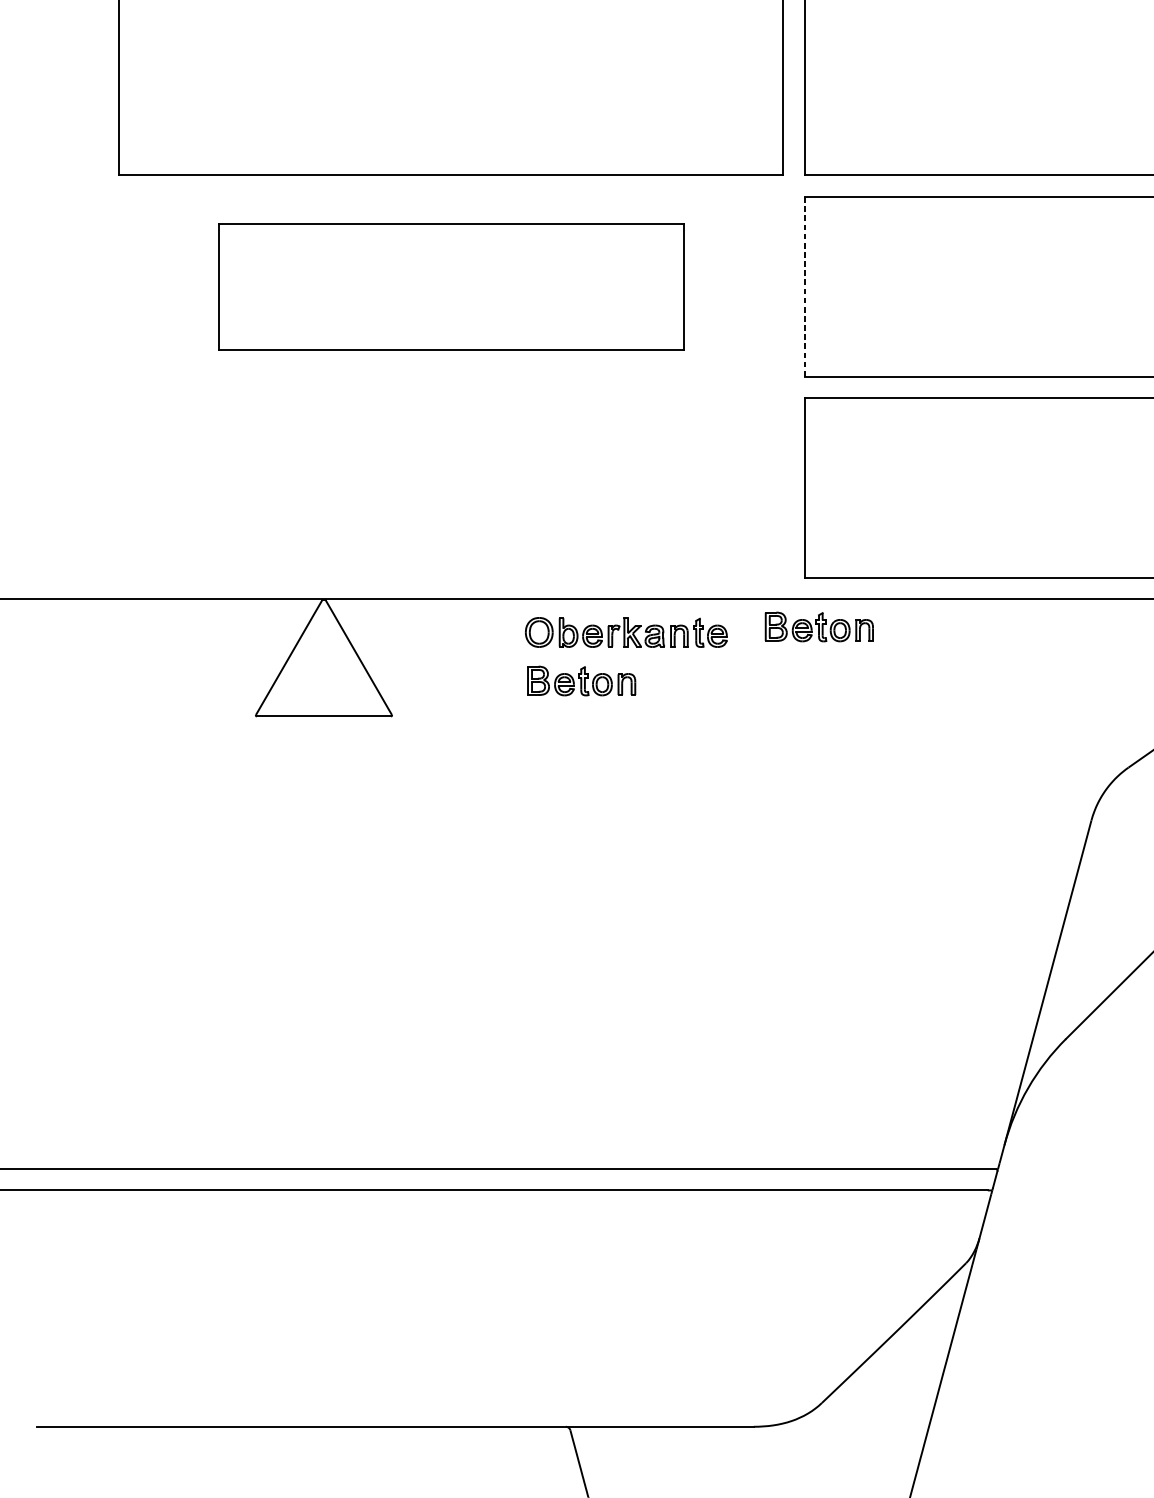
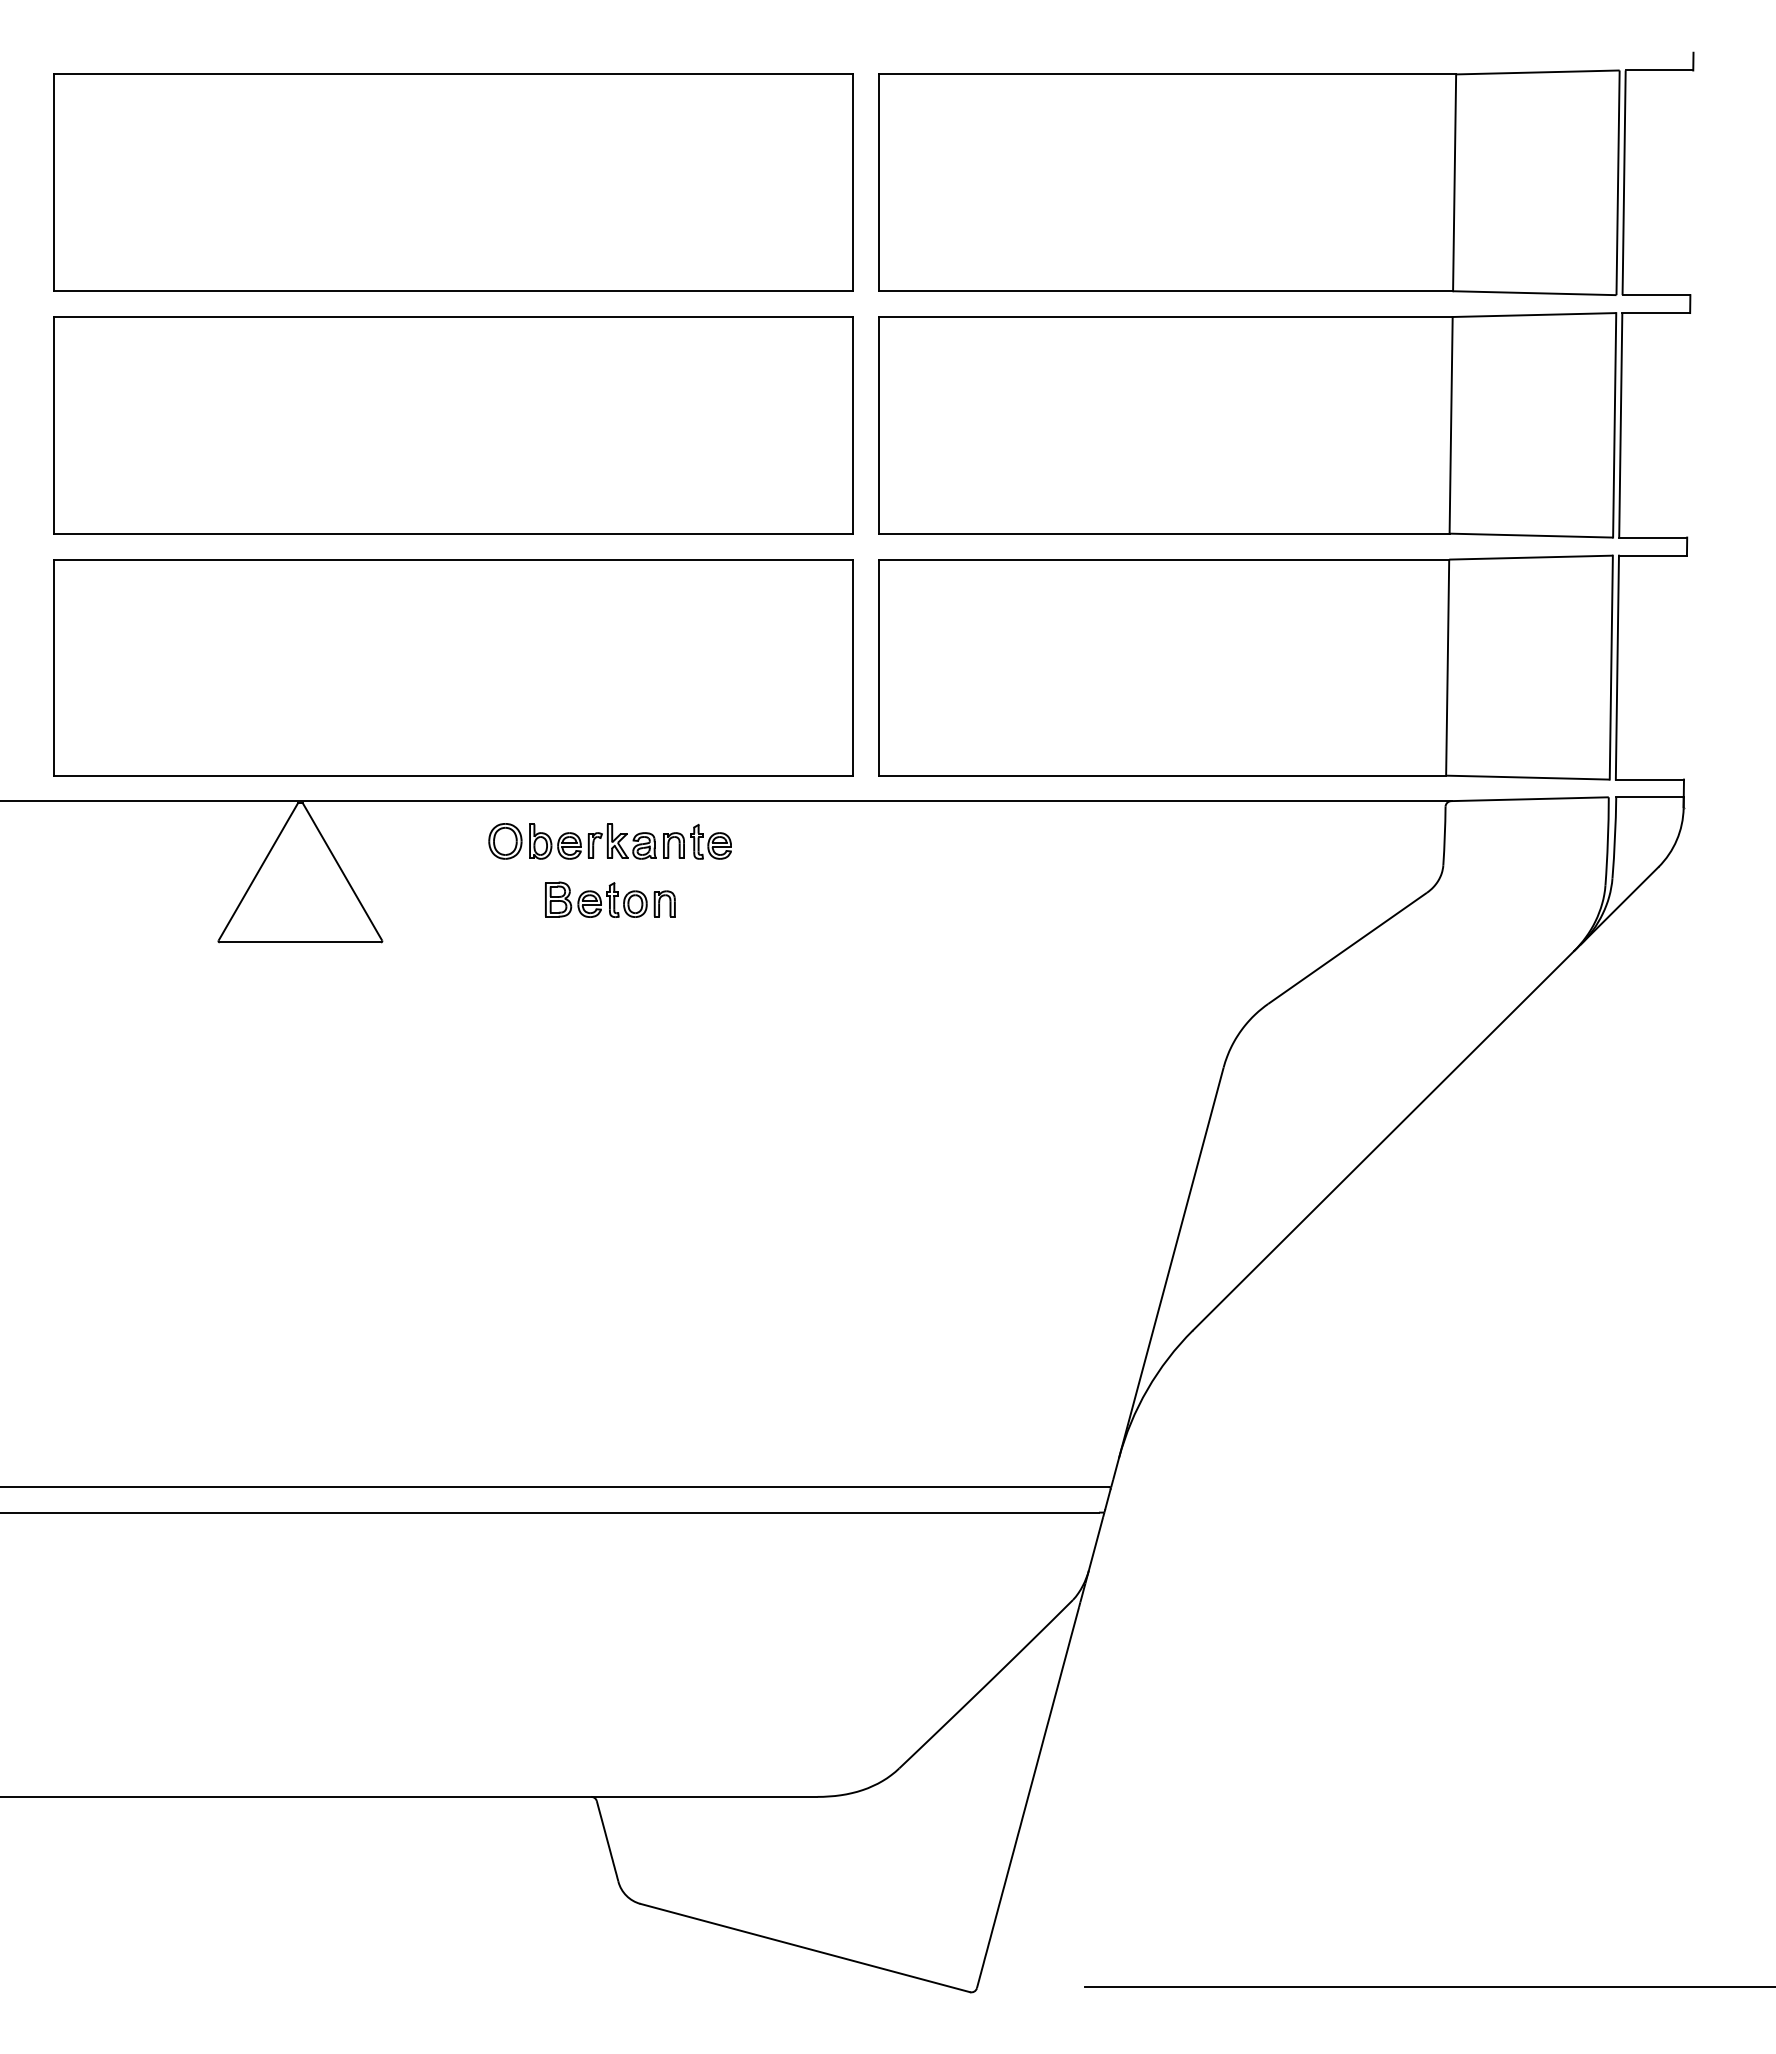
line: (804, 285) -> (878, 424), dashed -> solid
part: (451, 286) -> (453, 425), size x1.43
part: (451, 487) -> (453, 667), added
part: (819, 626) -> (896, 834), removed
part: (625, 632) -> (609, 841), moved

